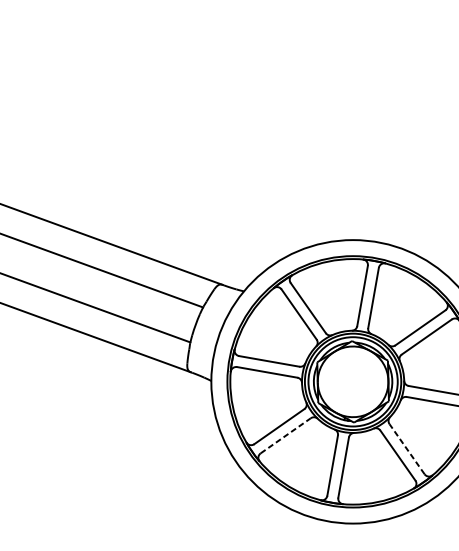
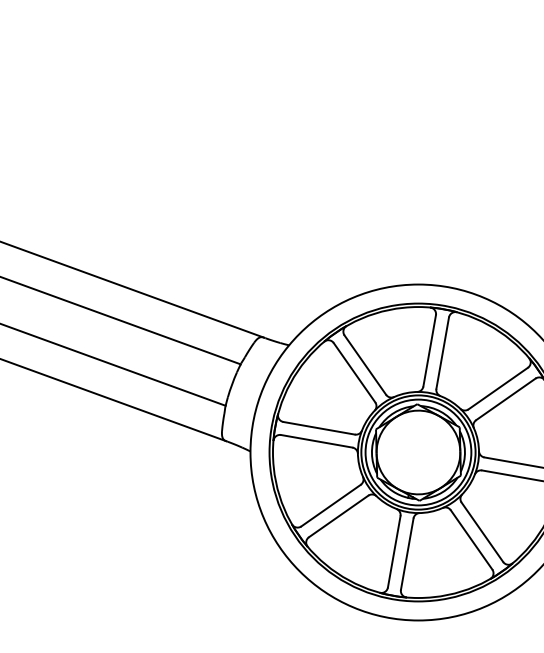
line: (286, 435) -> (339, 516), dashed -> solid
line: (407, 448) -> (482, 531), dashed -> solid

